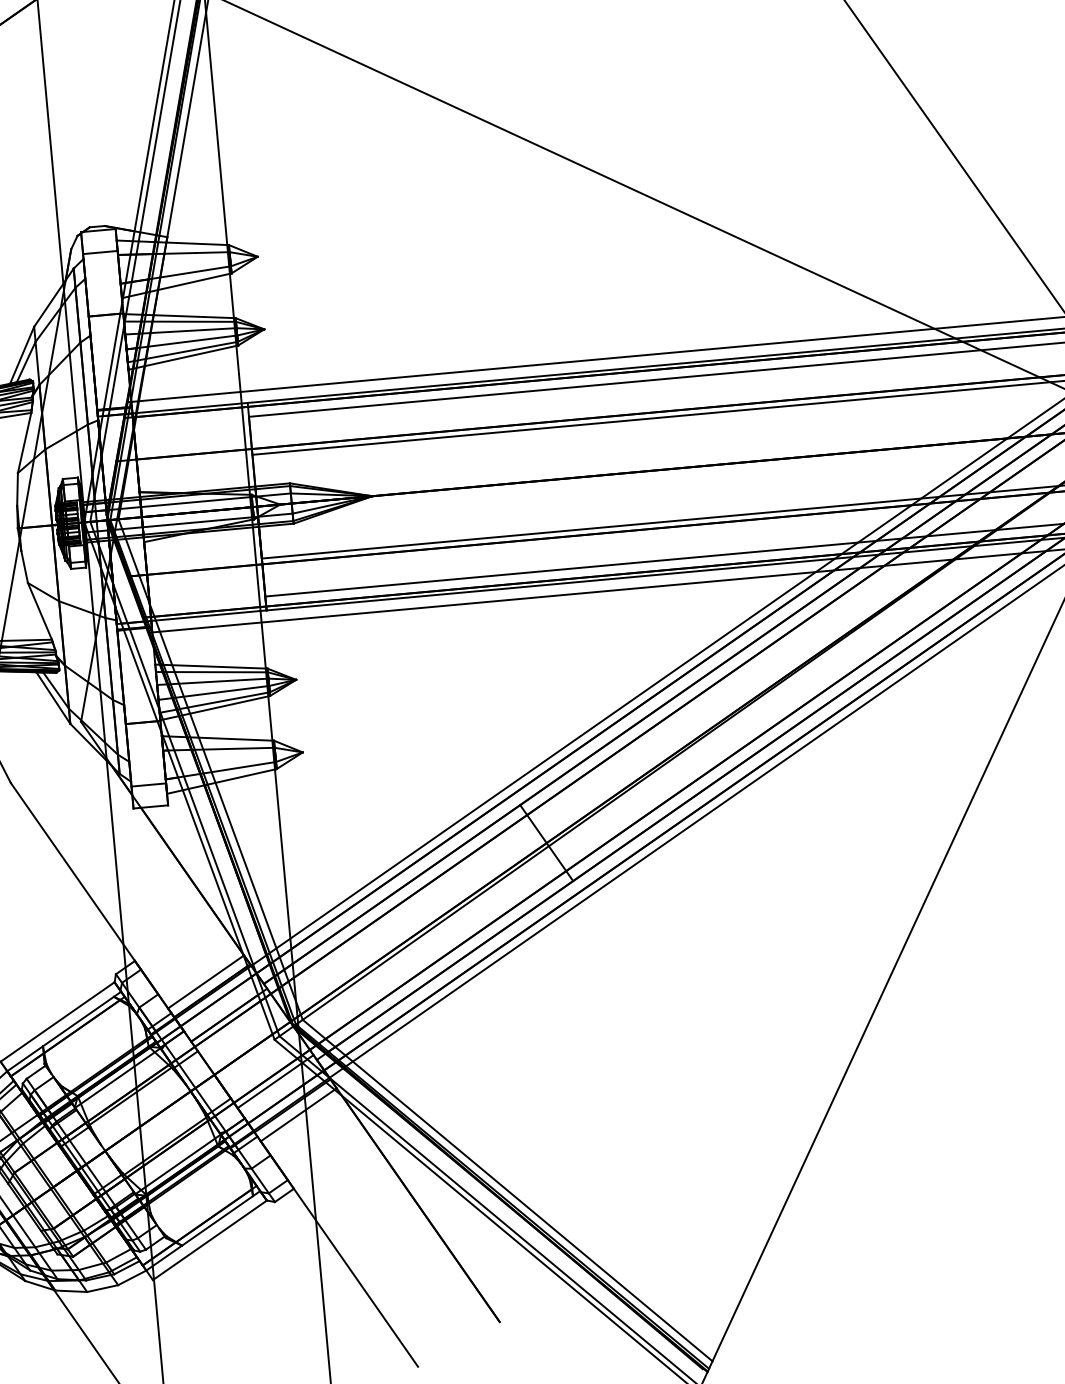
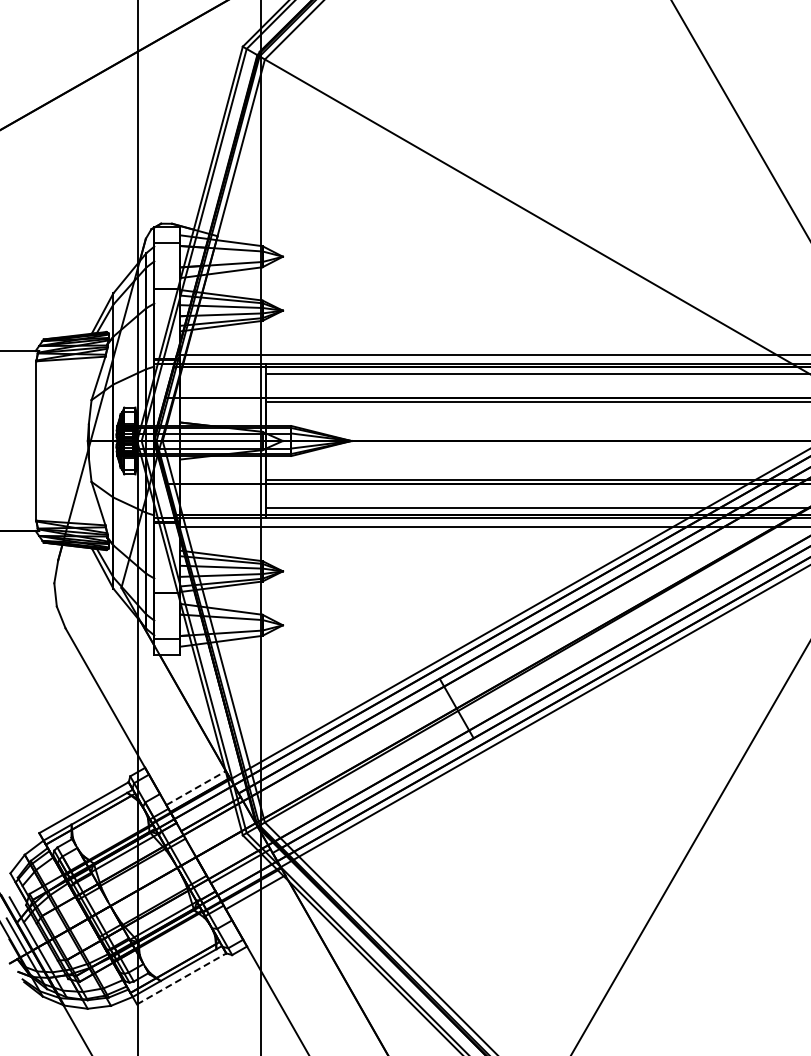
line: (206, 981) -> (196, 787), solid -> dashed
line: (210, 1239) -> (182, 978), solid -> dashed

